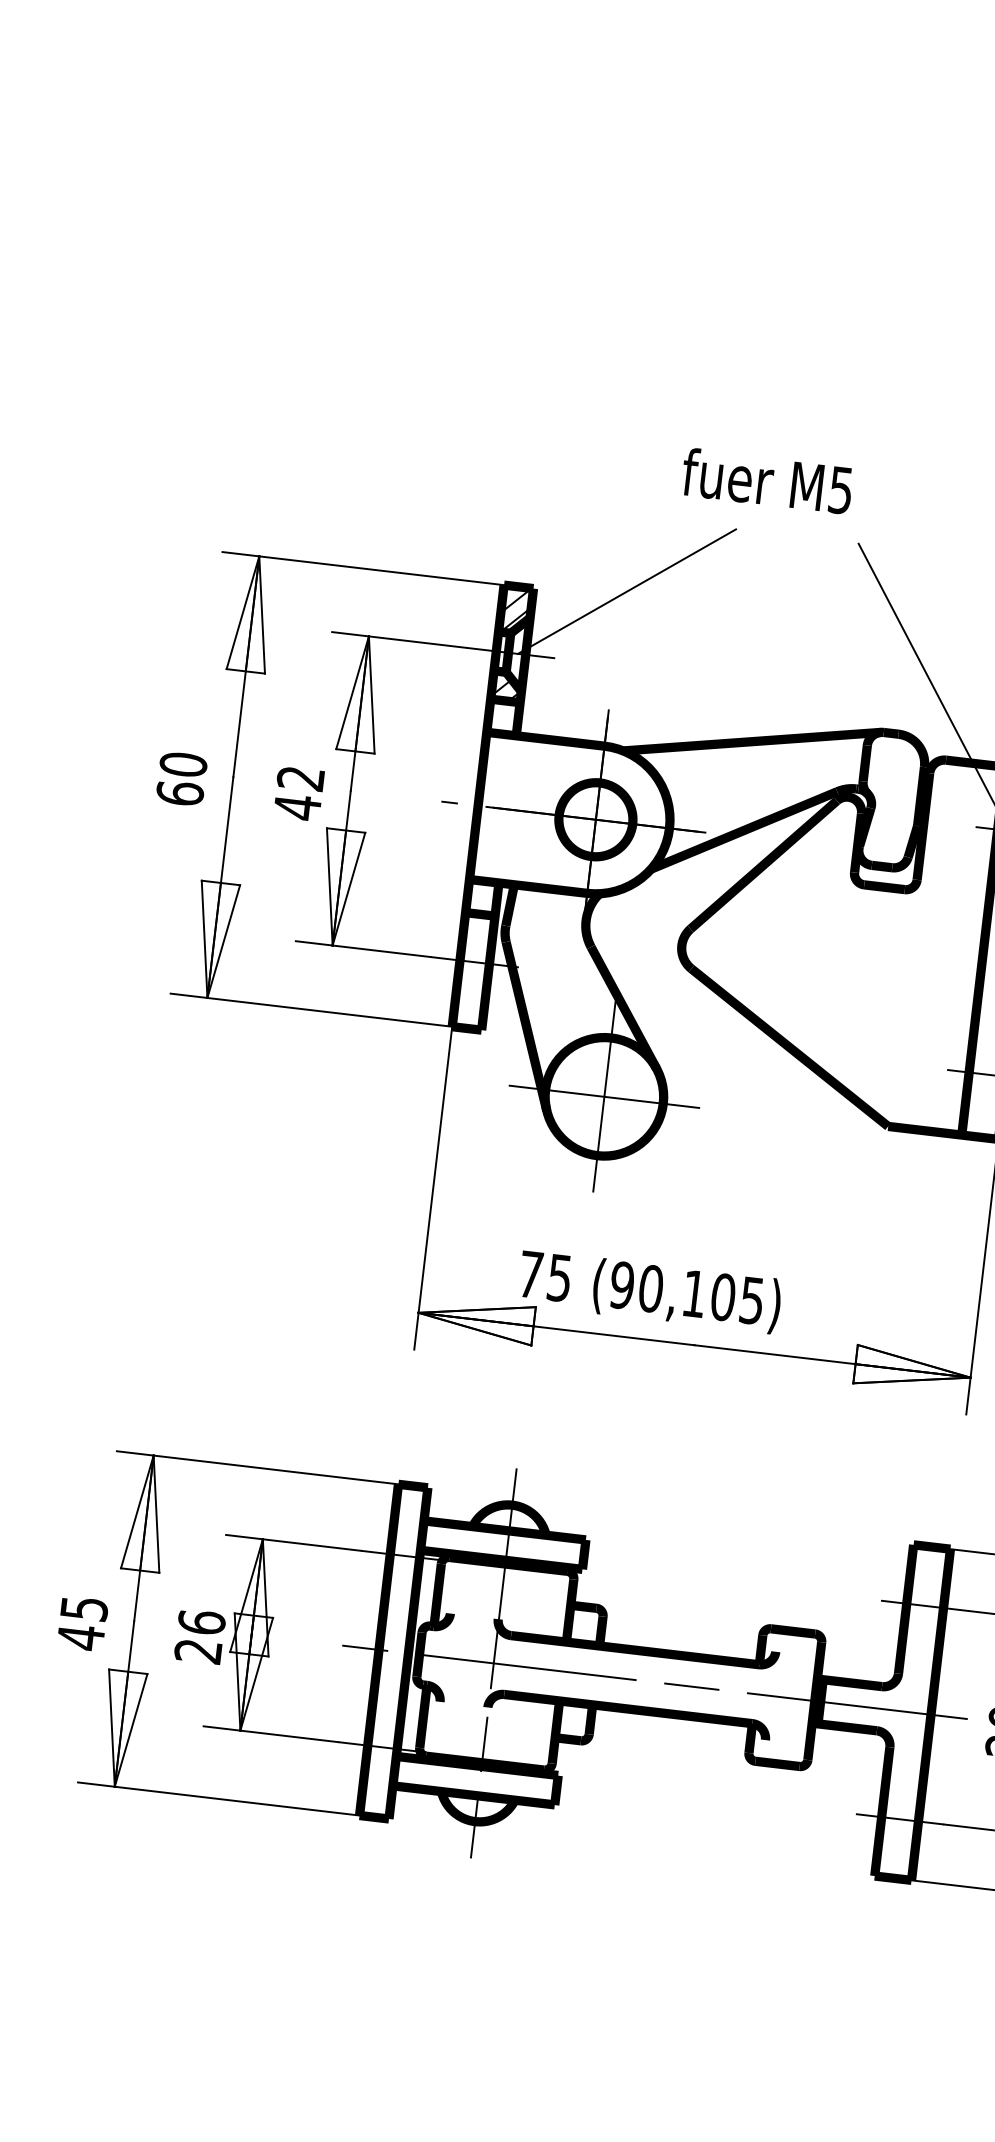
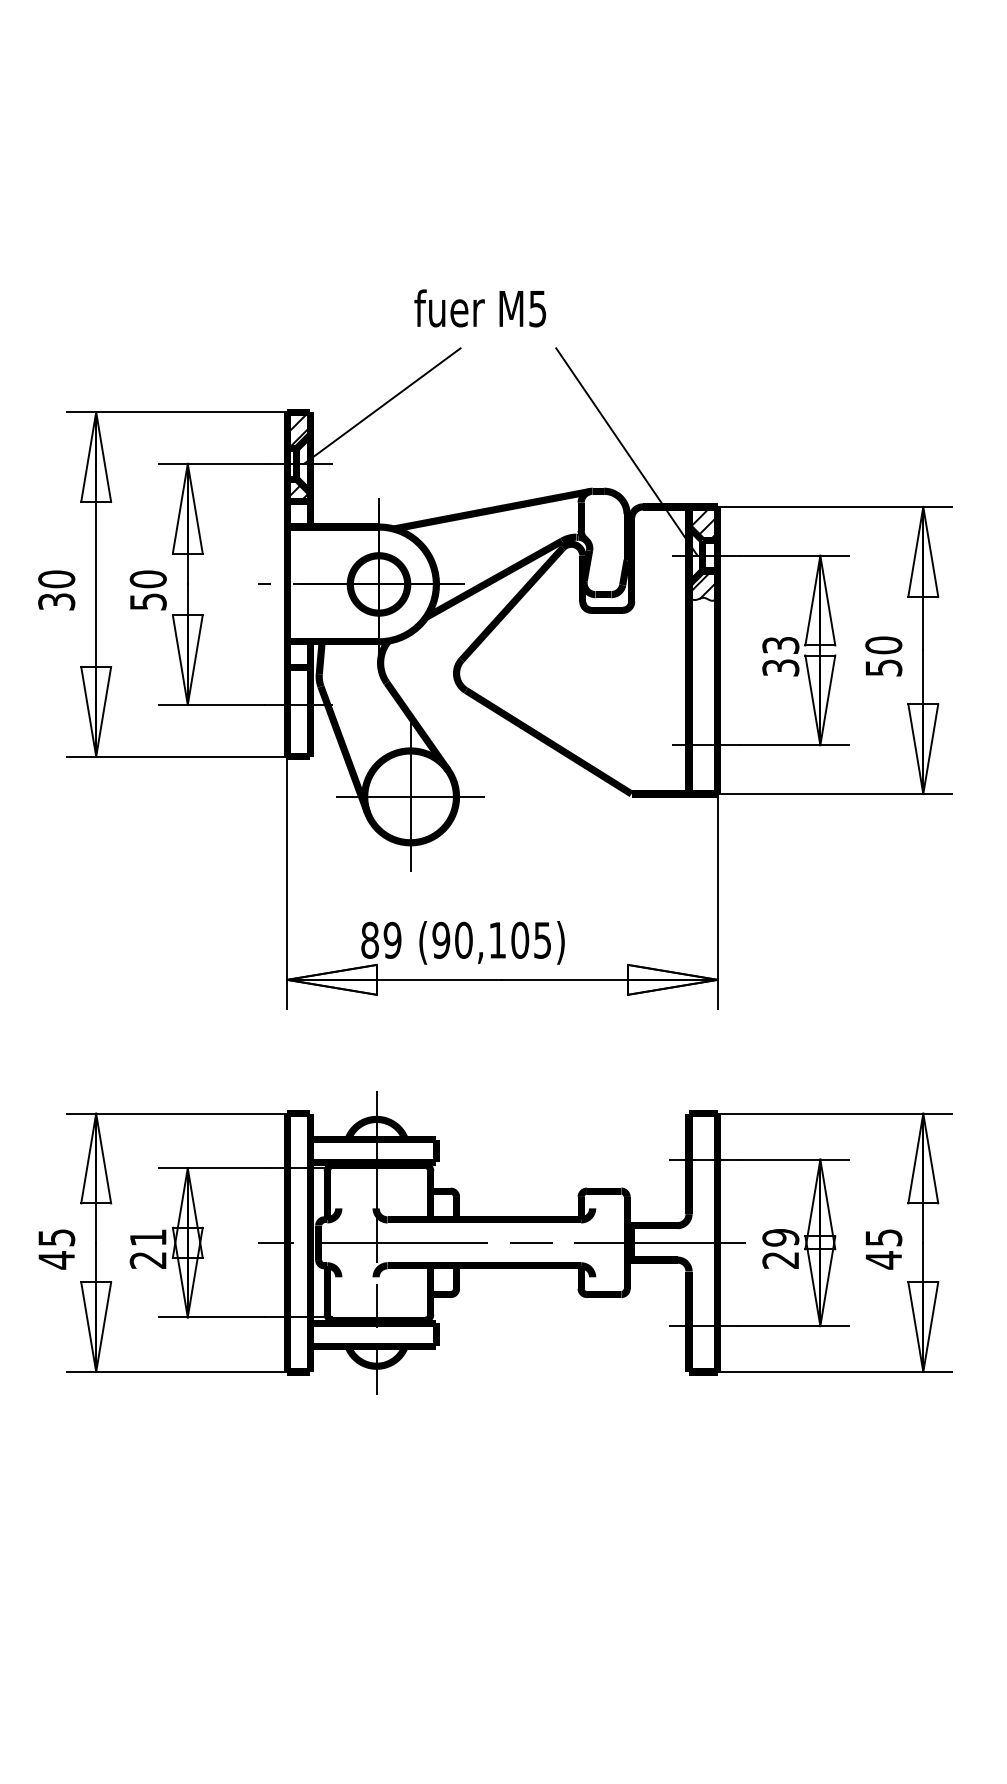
text: (298, 792) -> (147, 590), 42 -> 50
text: (179, 793) -> (56, 601), 60 -> 30
text: (545, 1275) -> (381, 939), 75 -> 89
text: (200, 1622) -> (147, 1237), 26 -> 21

